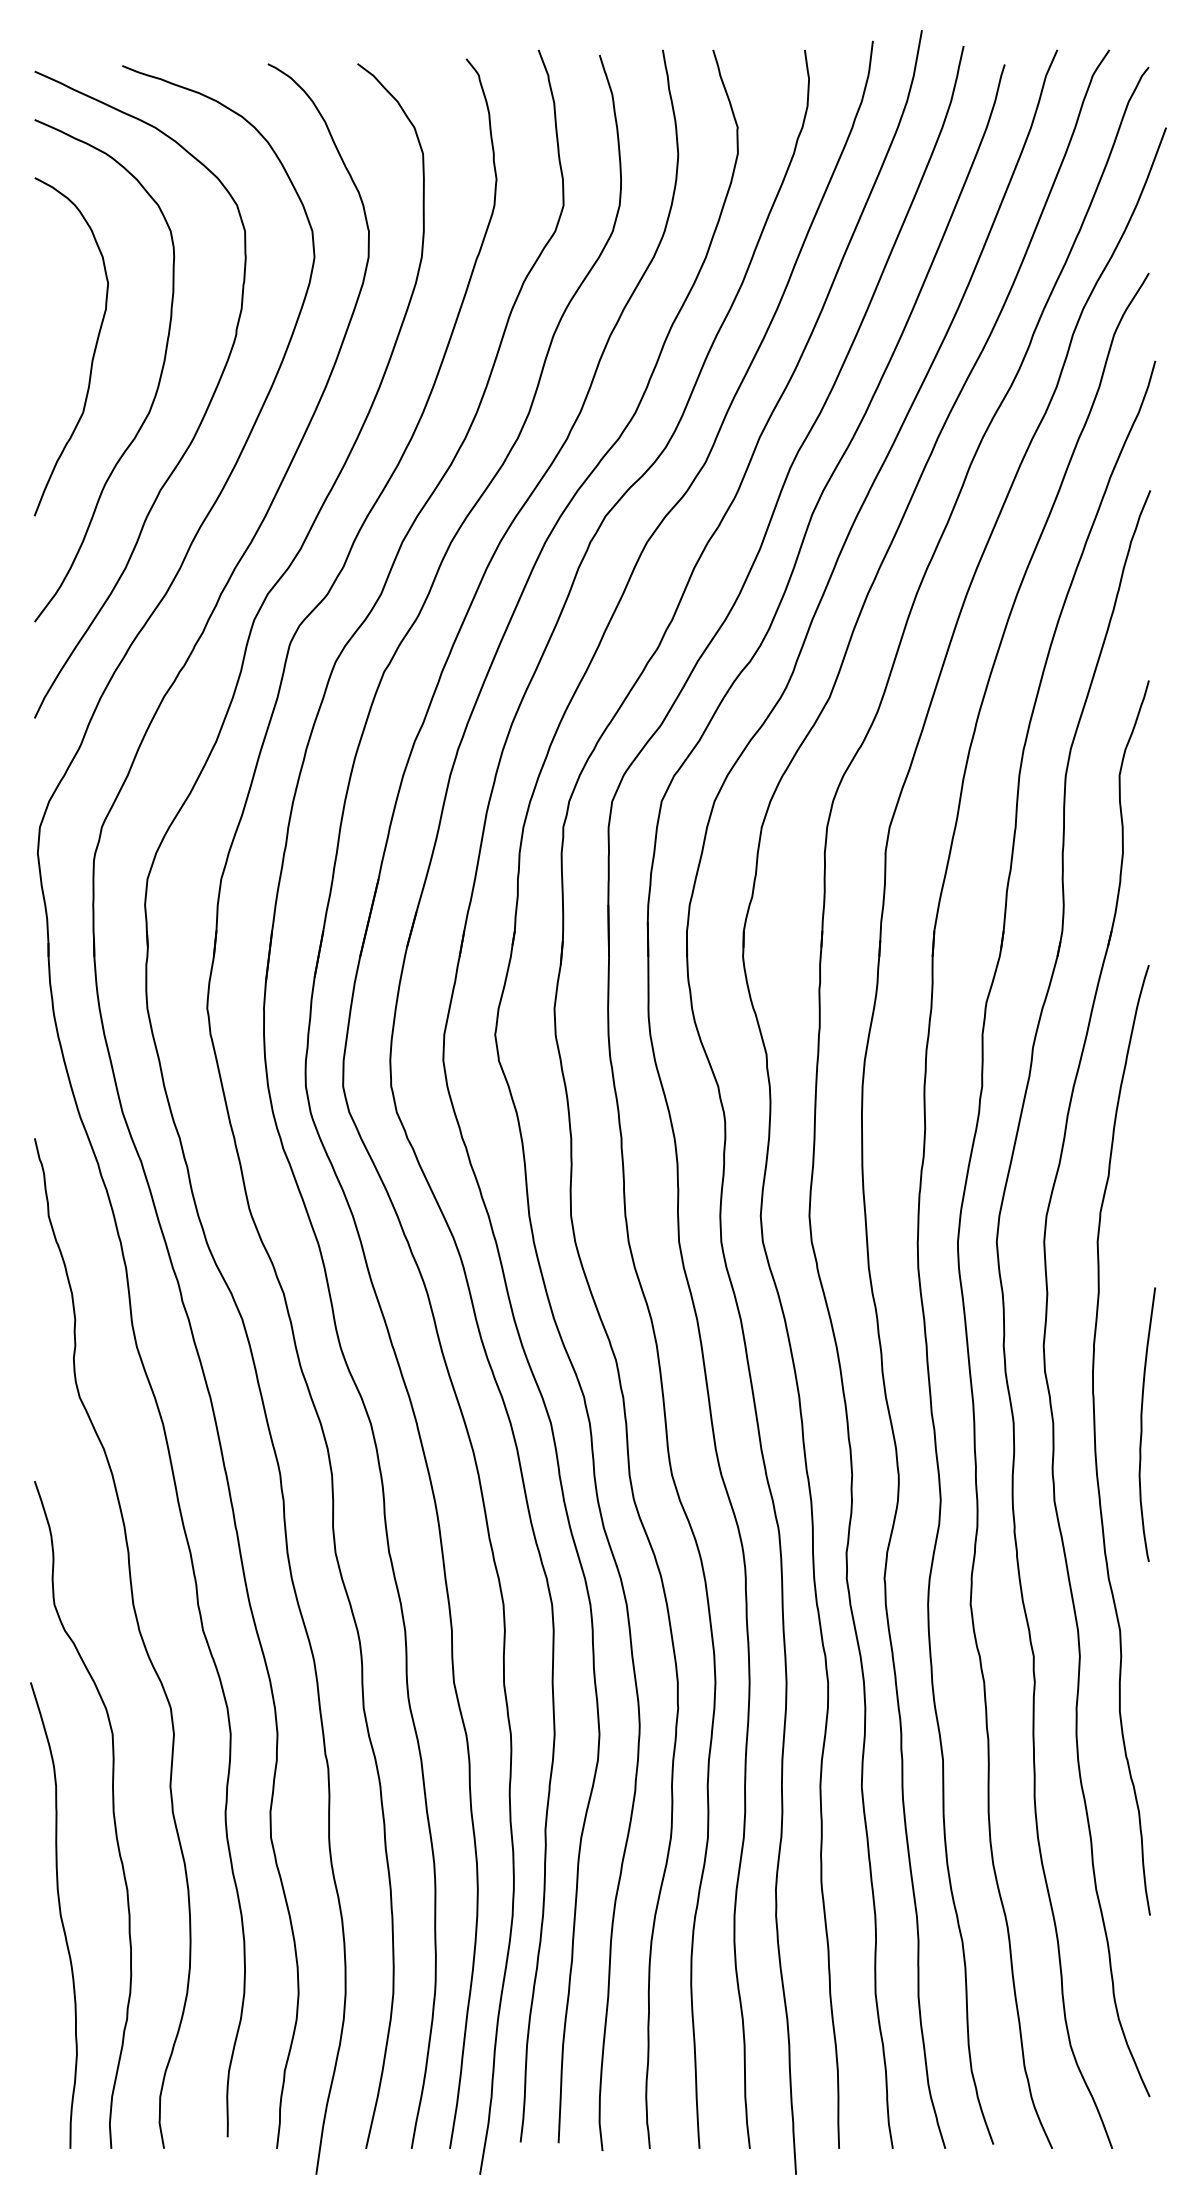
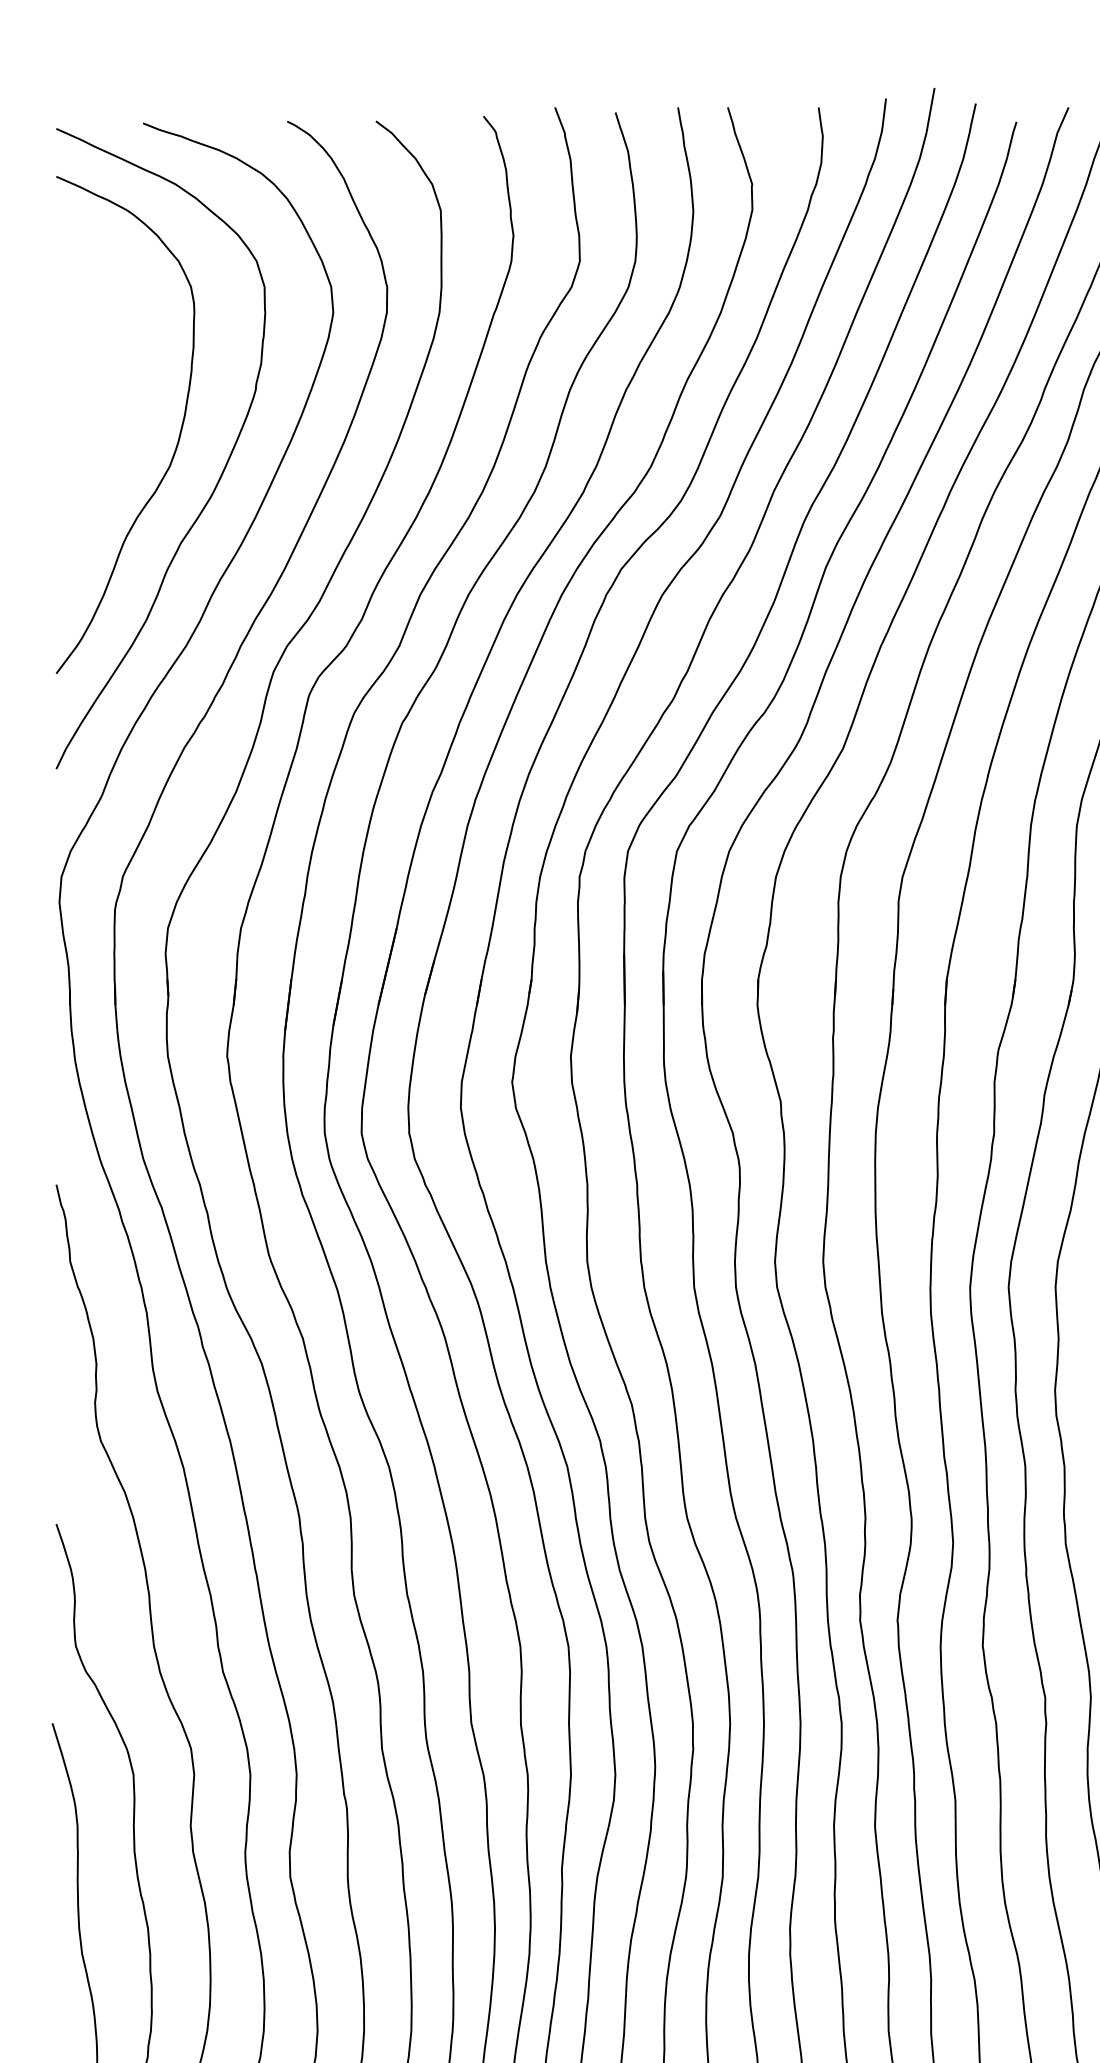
curve: (93, 351) -> (114, 405), removed

